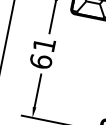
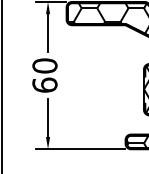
text: (44, 44) -> (44, 65), 61 -> 60

